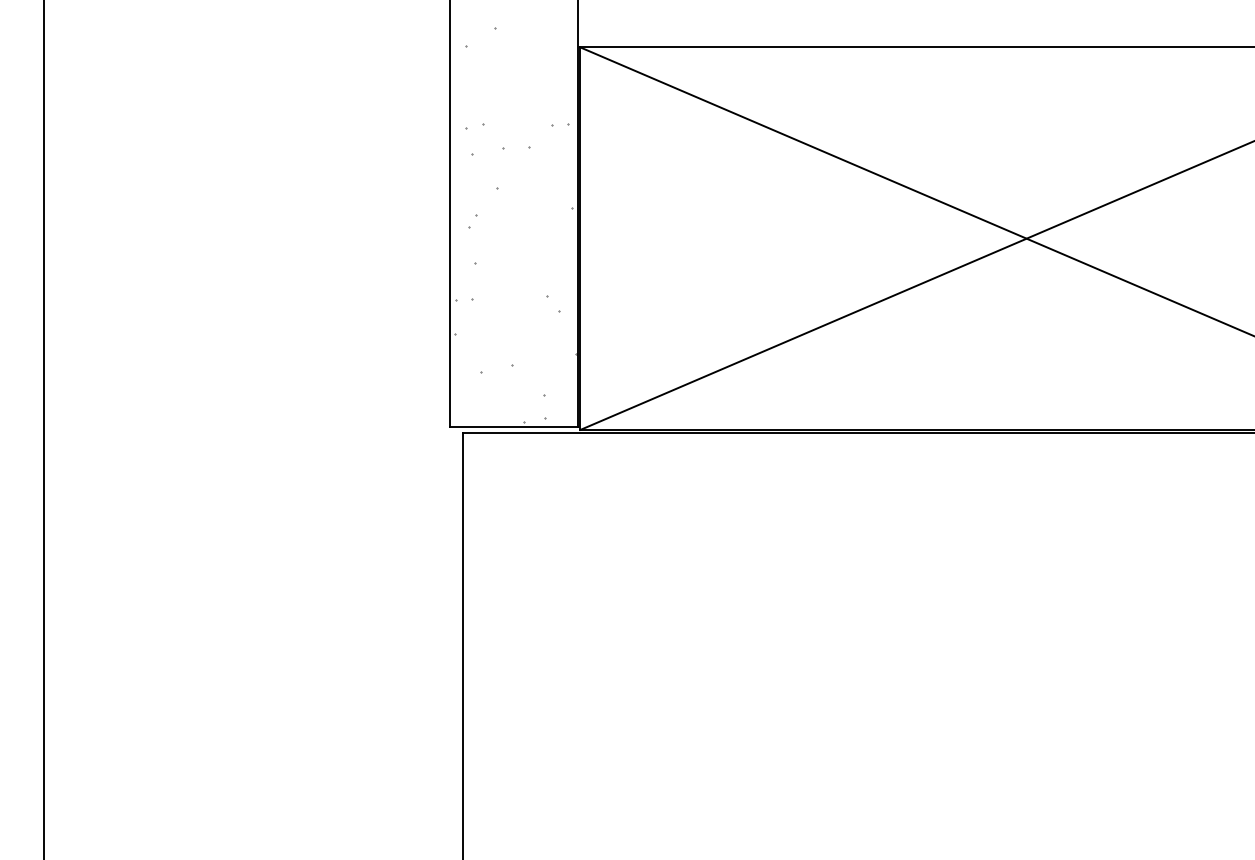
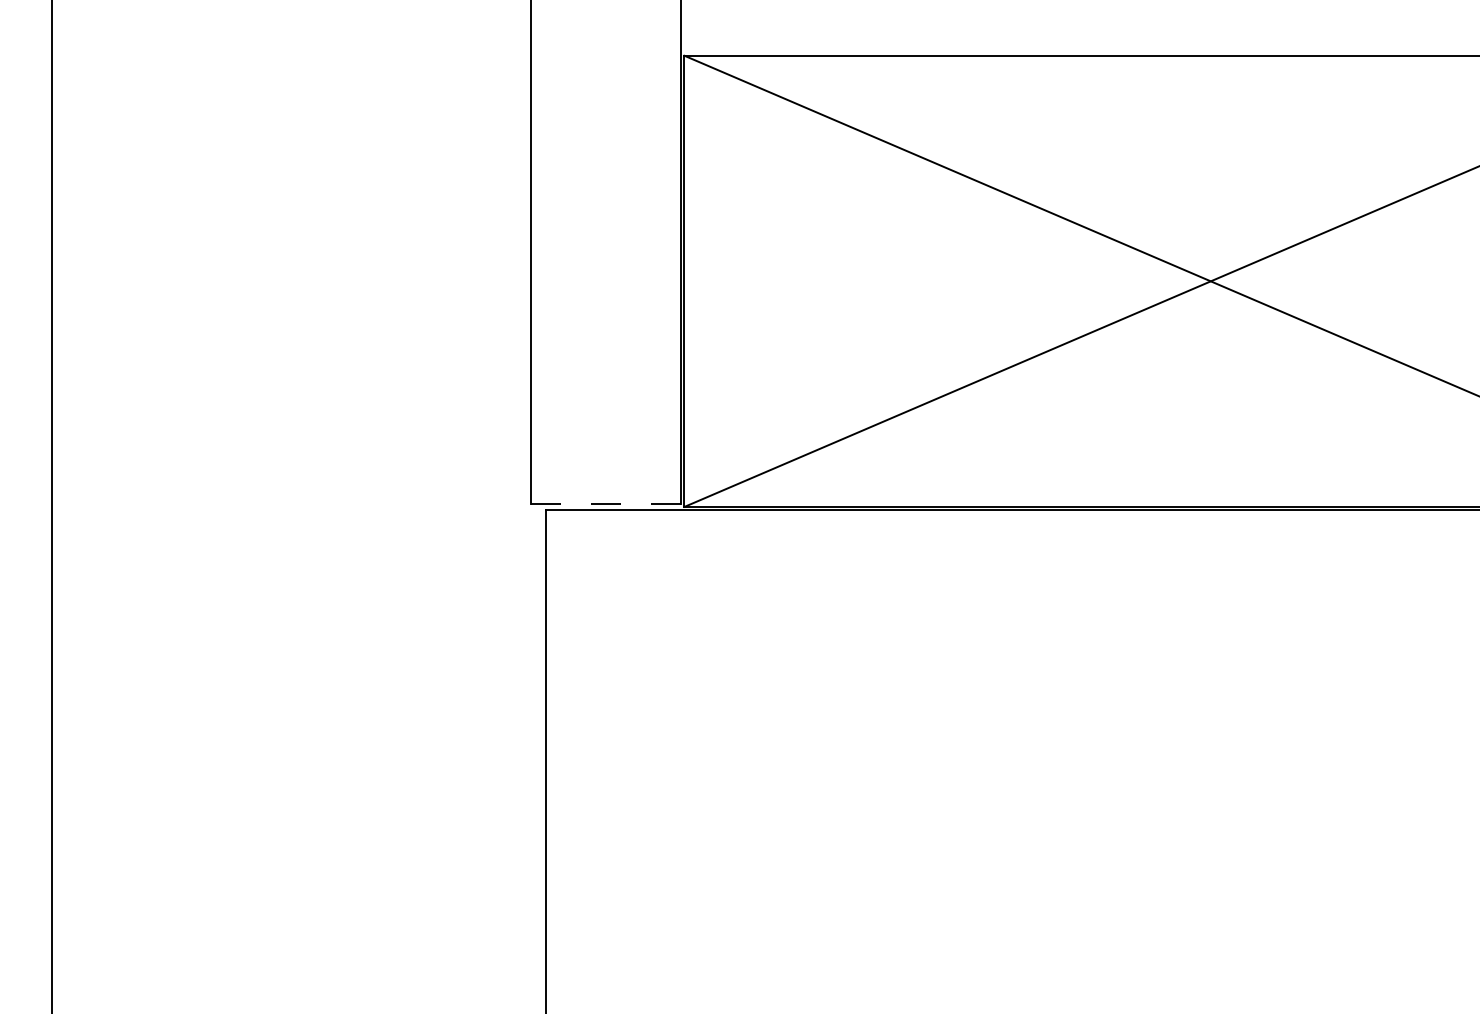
hatch: (515, 224) -> (607, 264), removed
line: (514, 427) -> (606, 504), solid -> dashed

